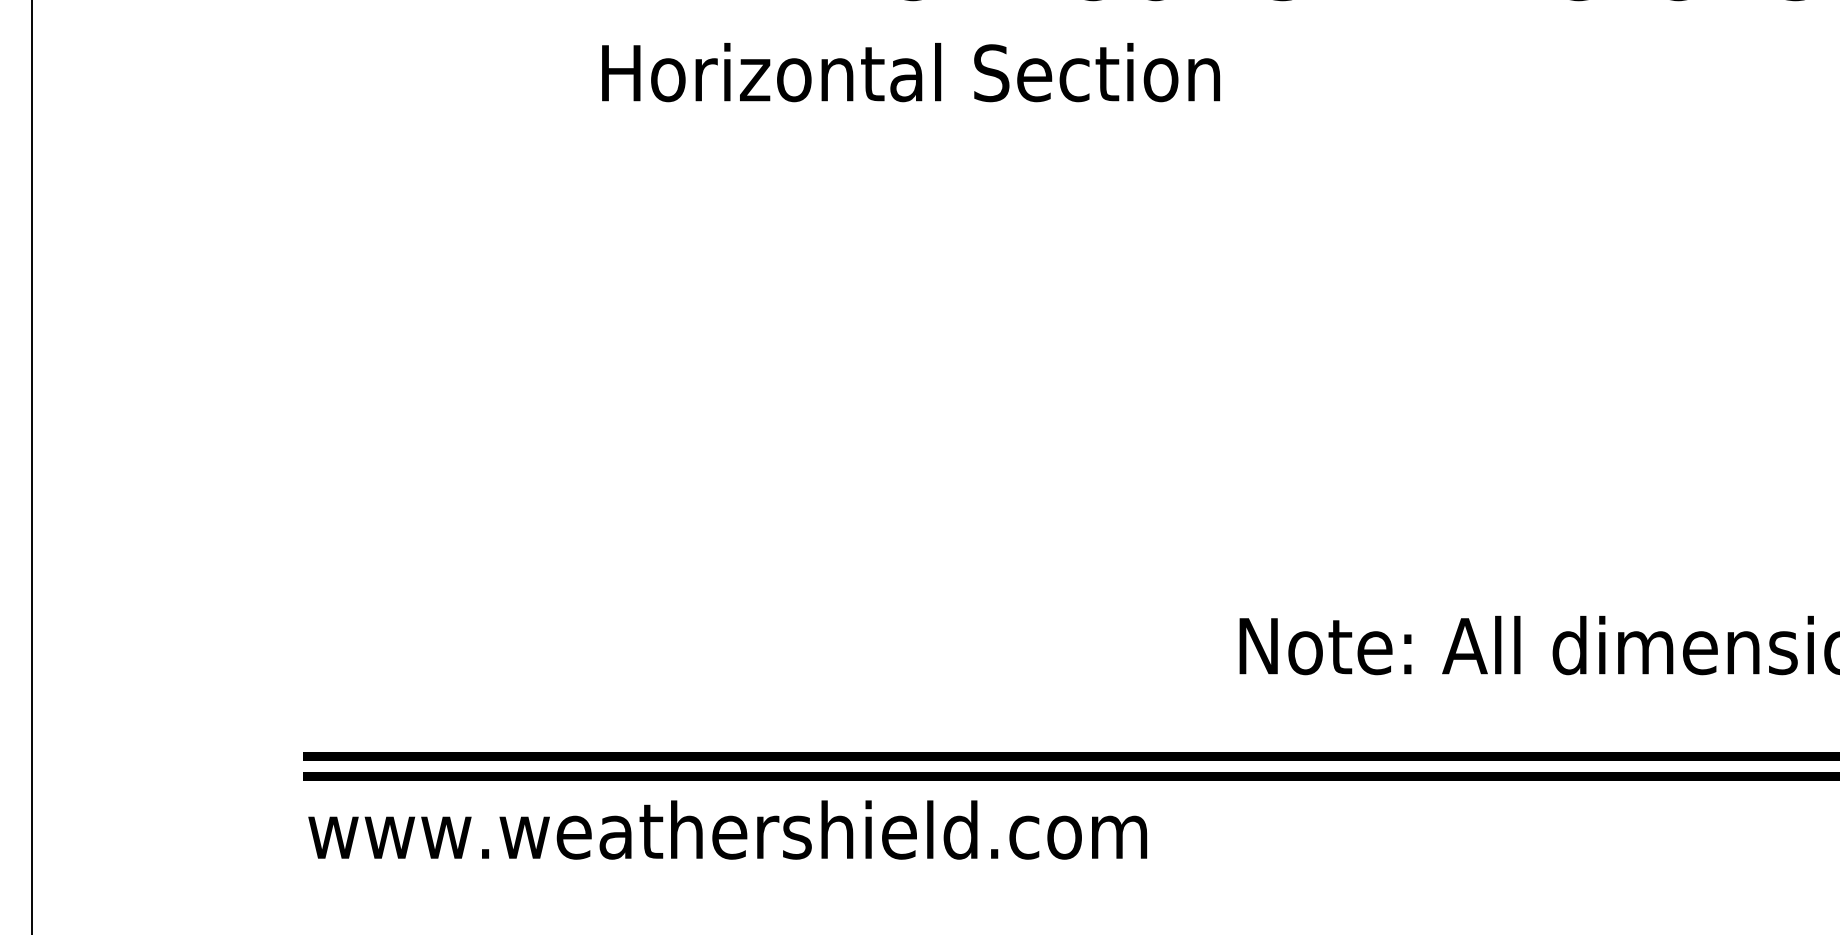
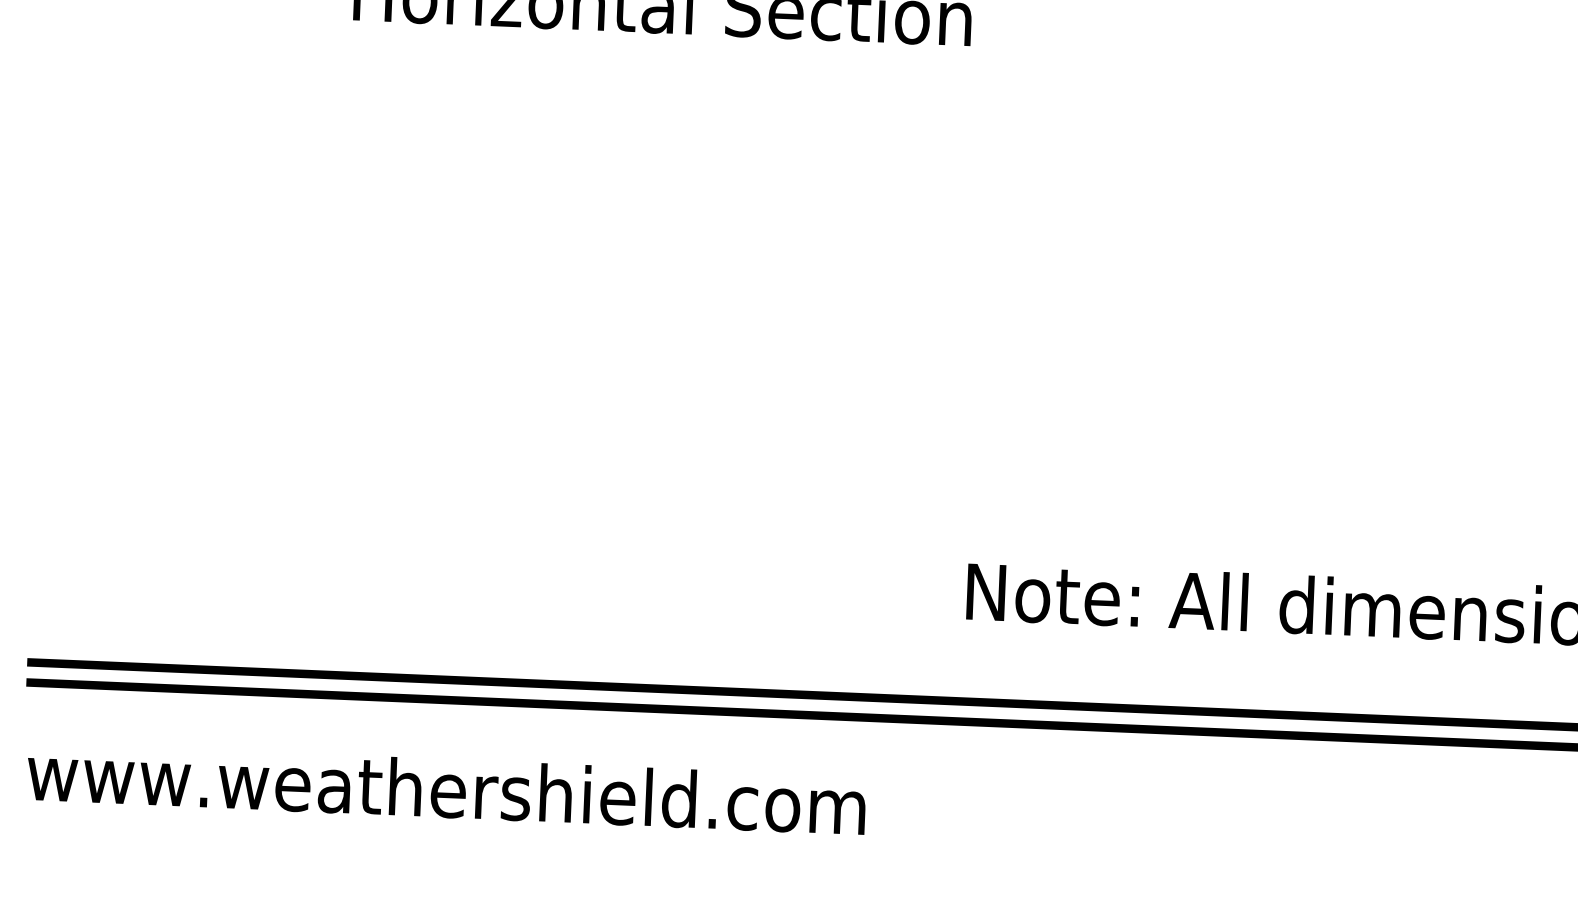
text: (727, 829) -> (446, 788), moved

